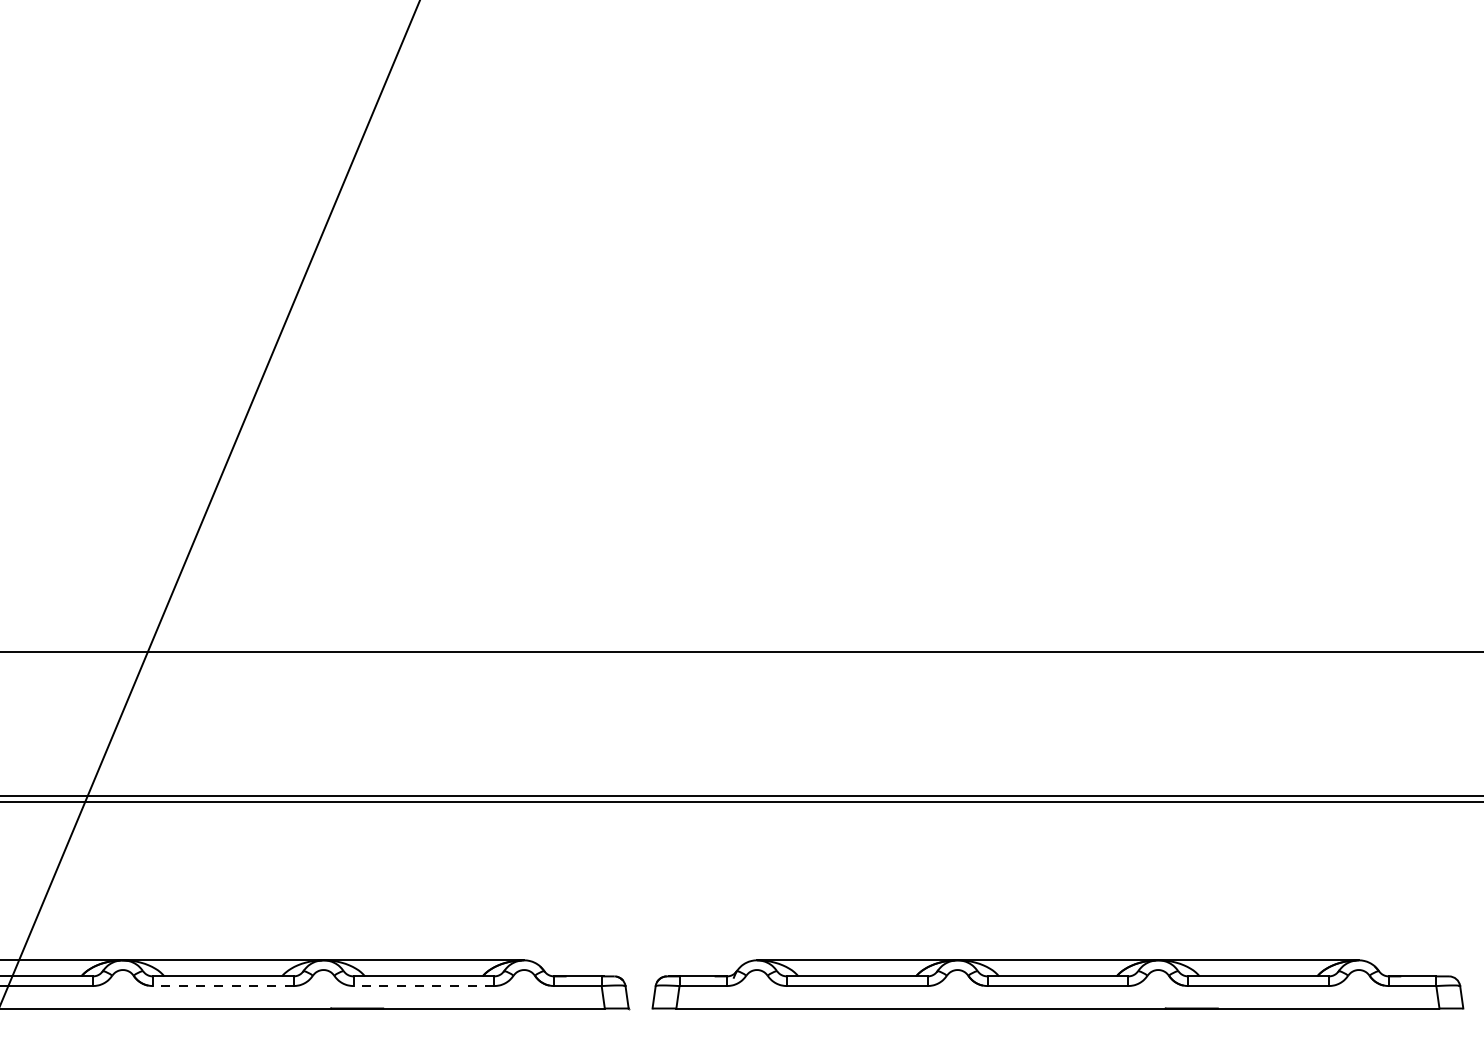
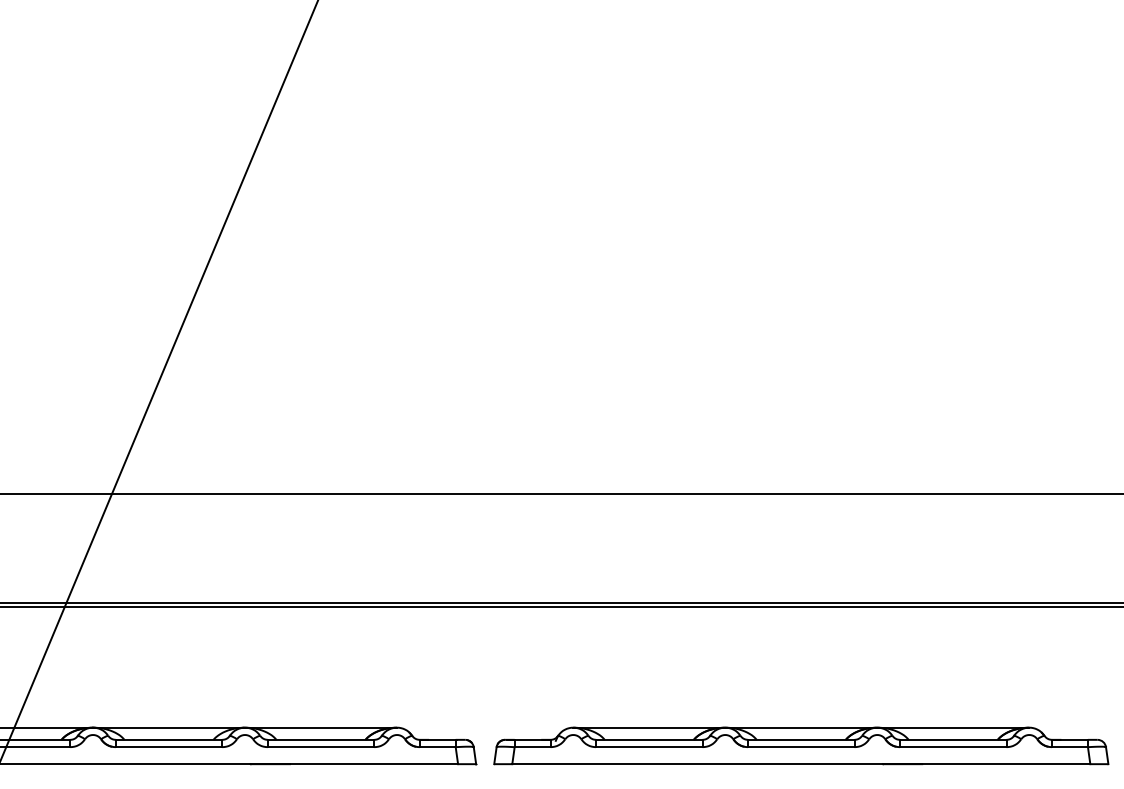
line: (222, 986) -> (168, 747), dashed -> solid
line: (423, 986) -> (320, 747), dashed -> solid

